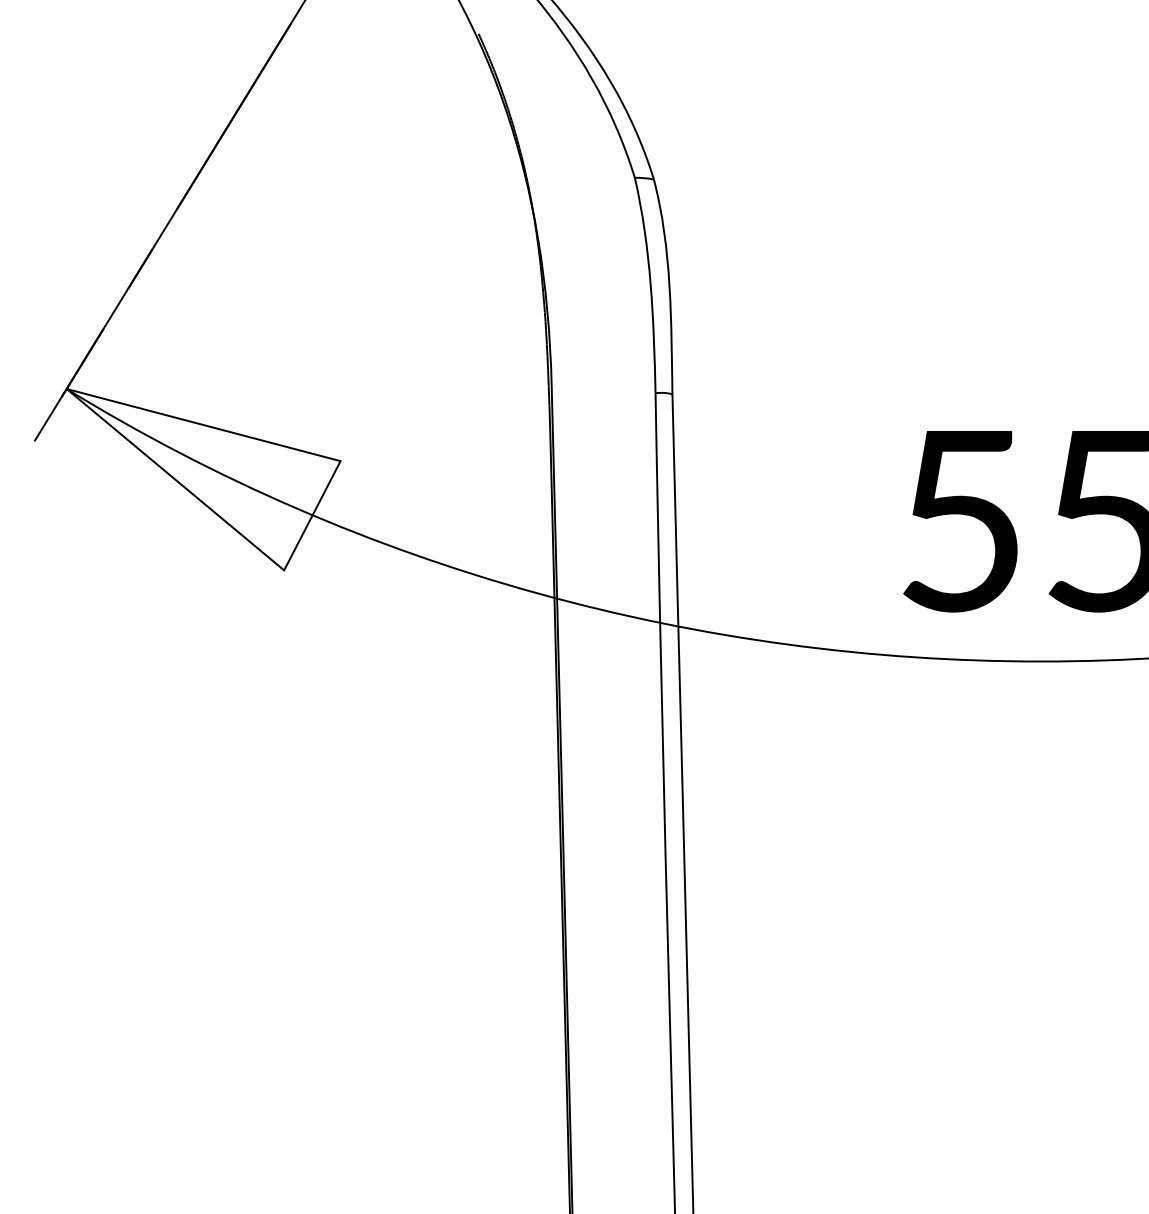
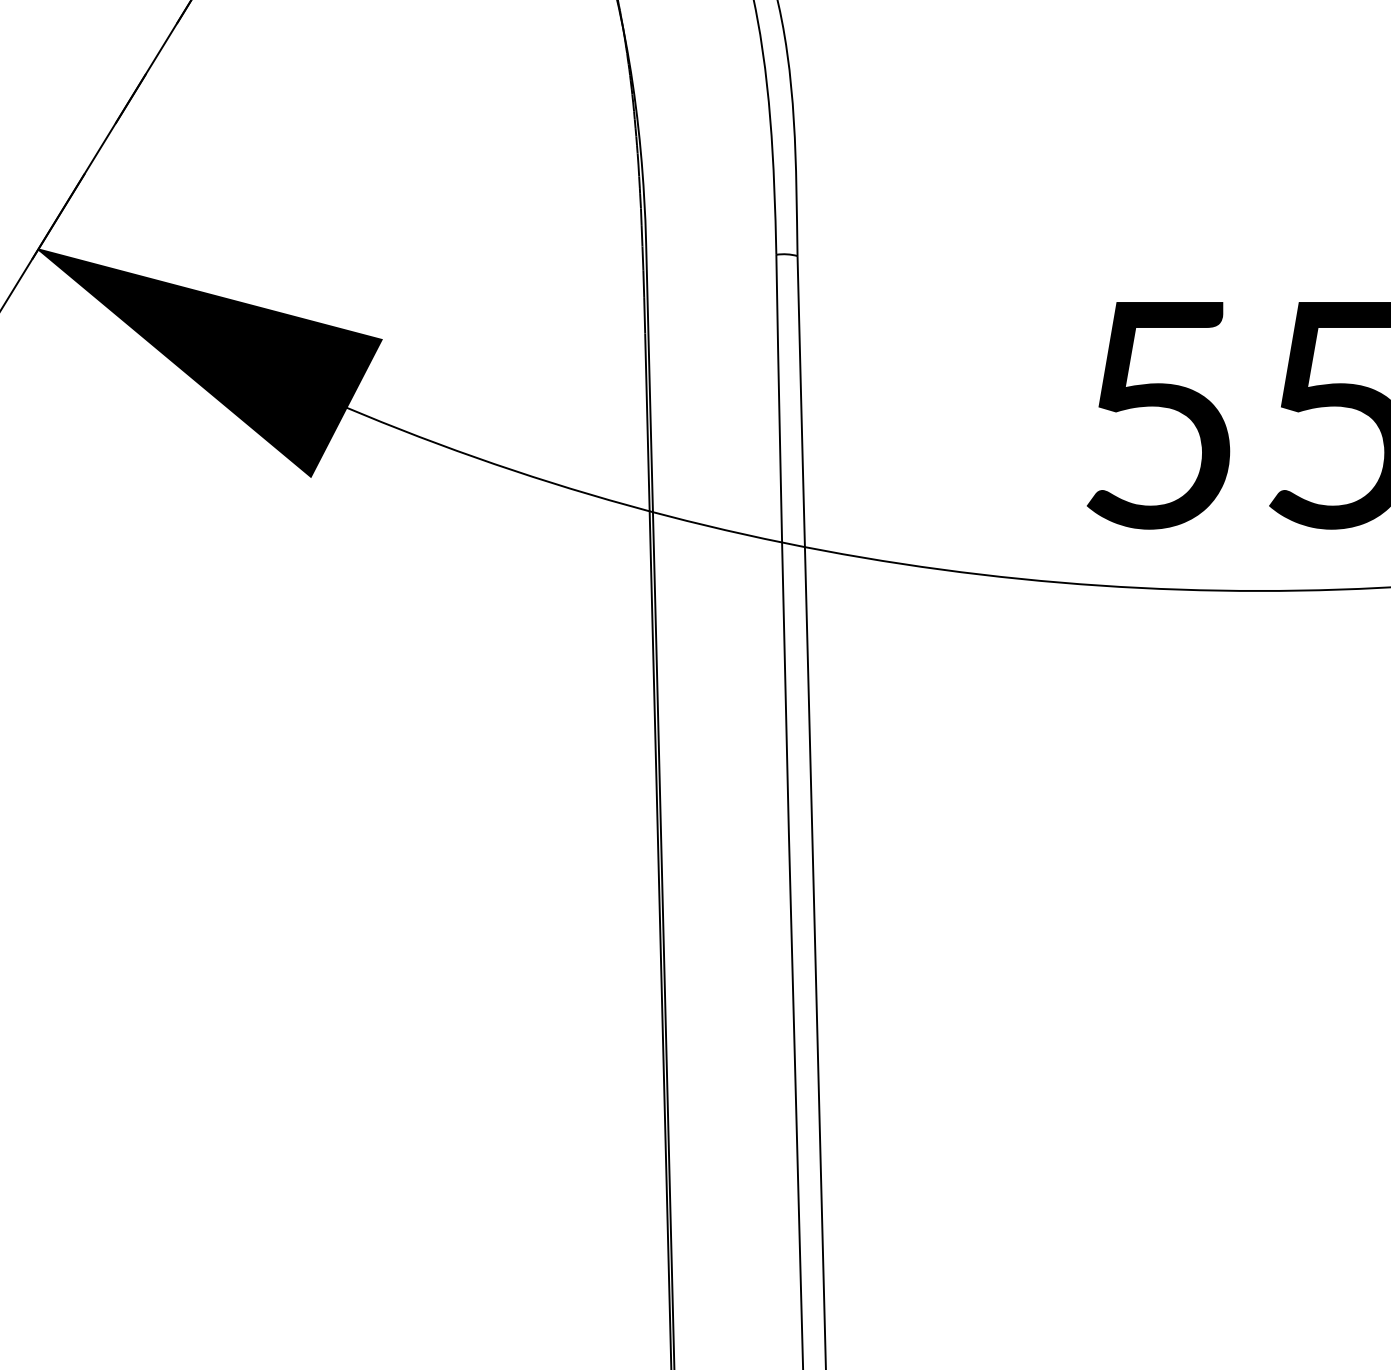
fill: (203, 479) -> (209, 362), added

